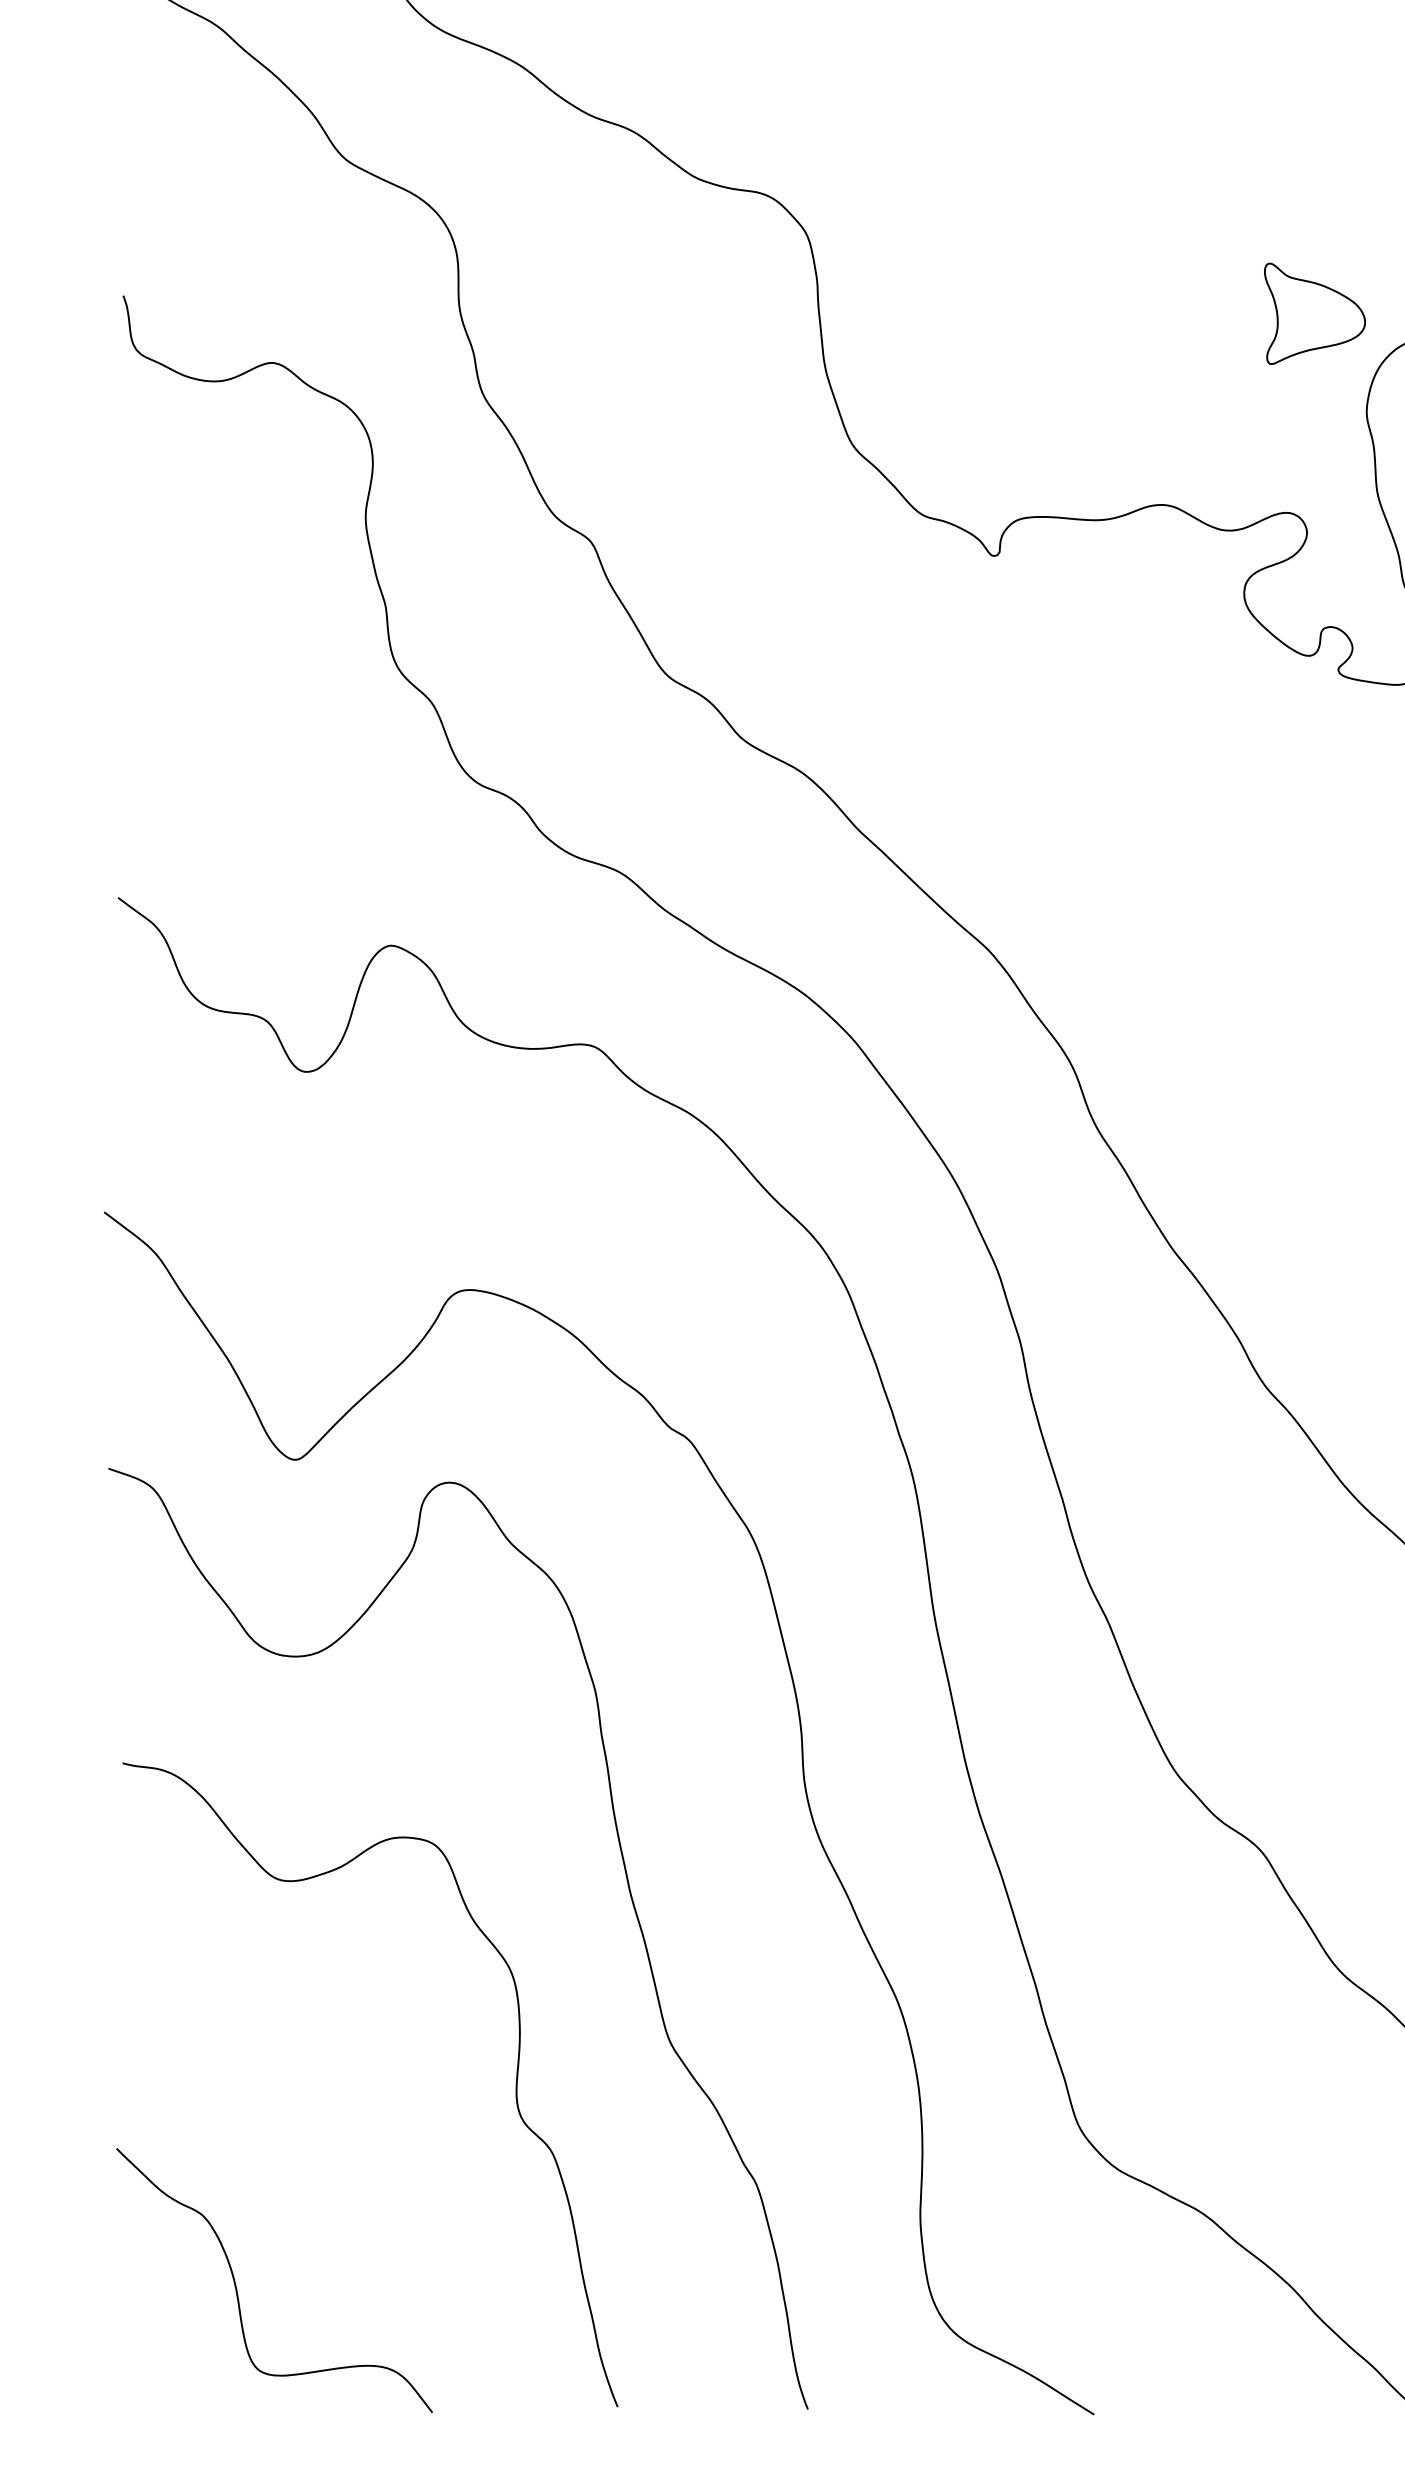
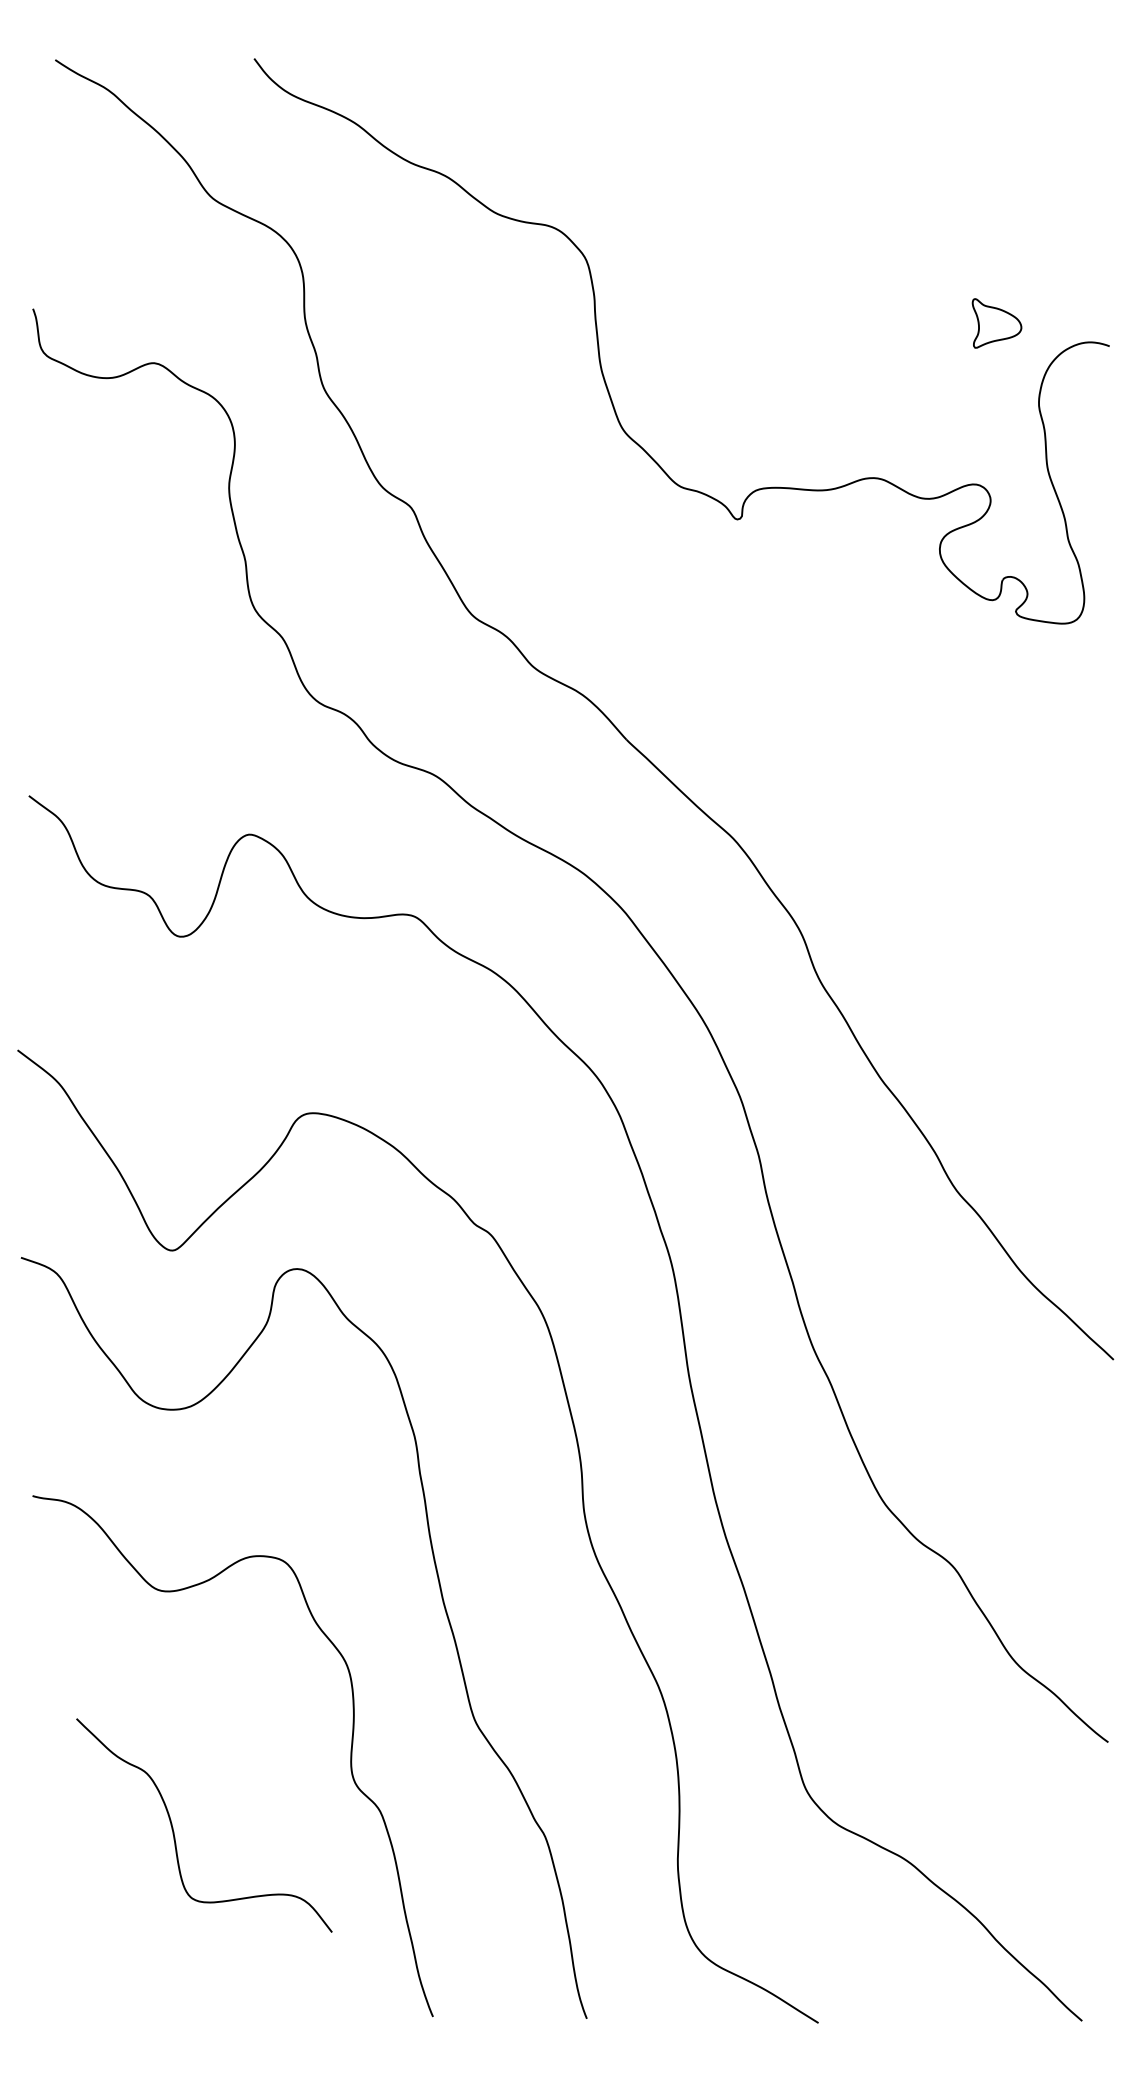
part: (1314, 313) -> (996, 323), size x0.6
curve: (237, 2287) -> (174, 1831), moved

